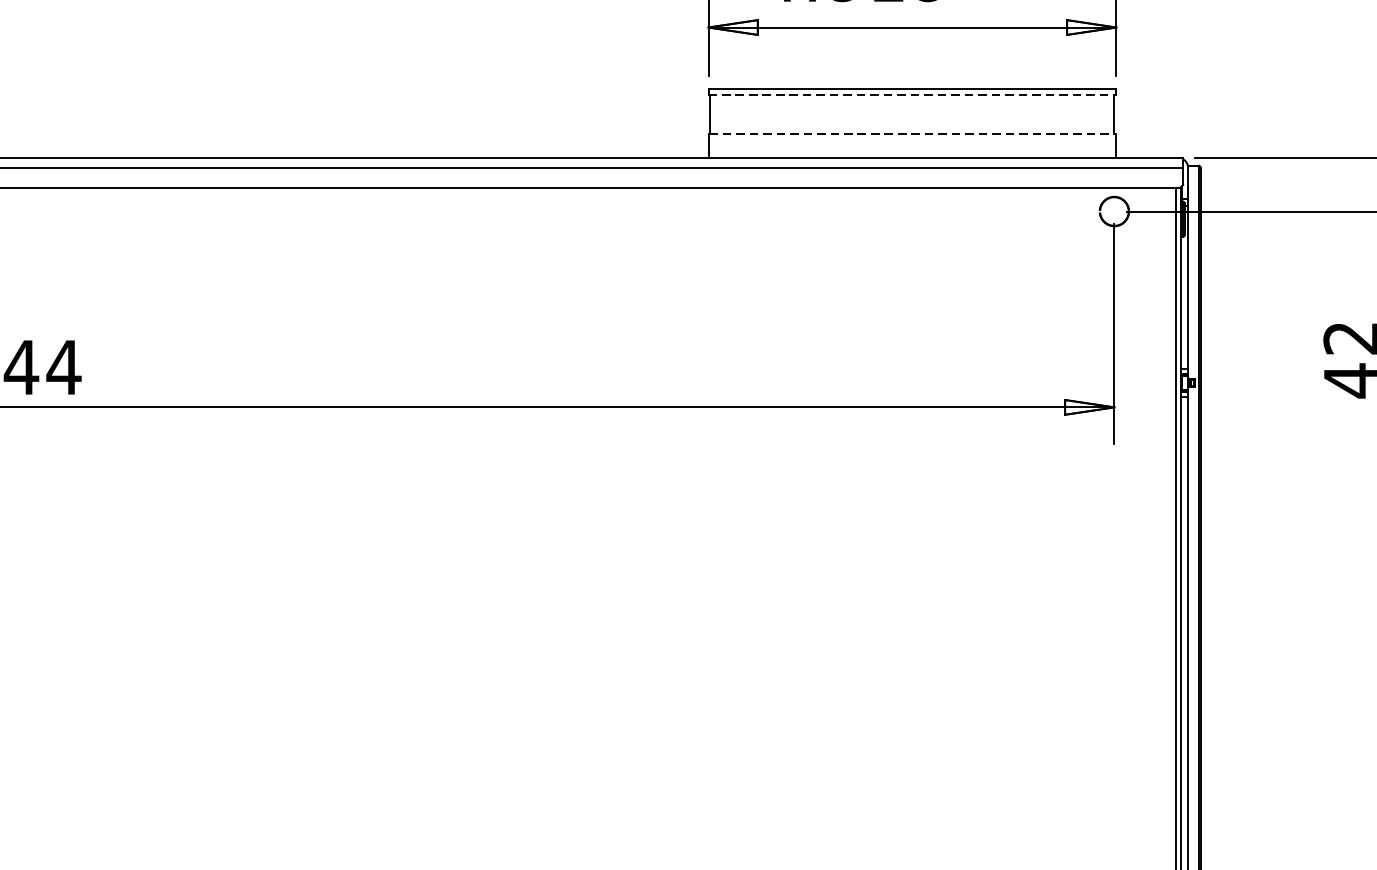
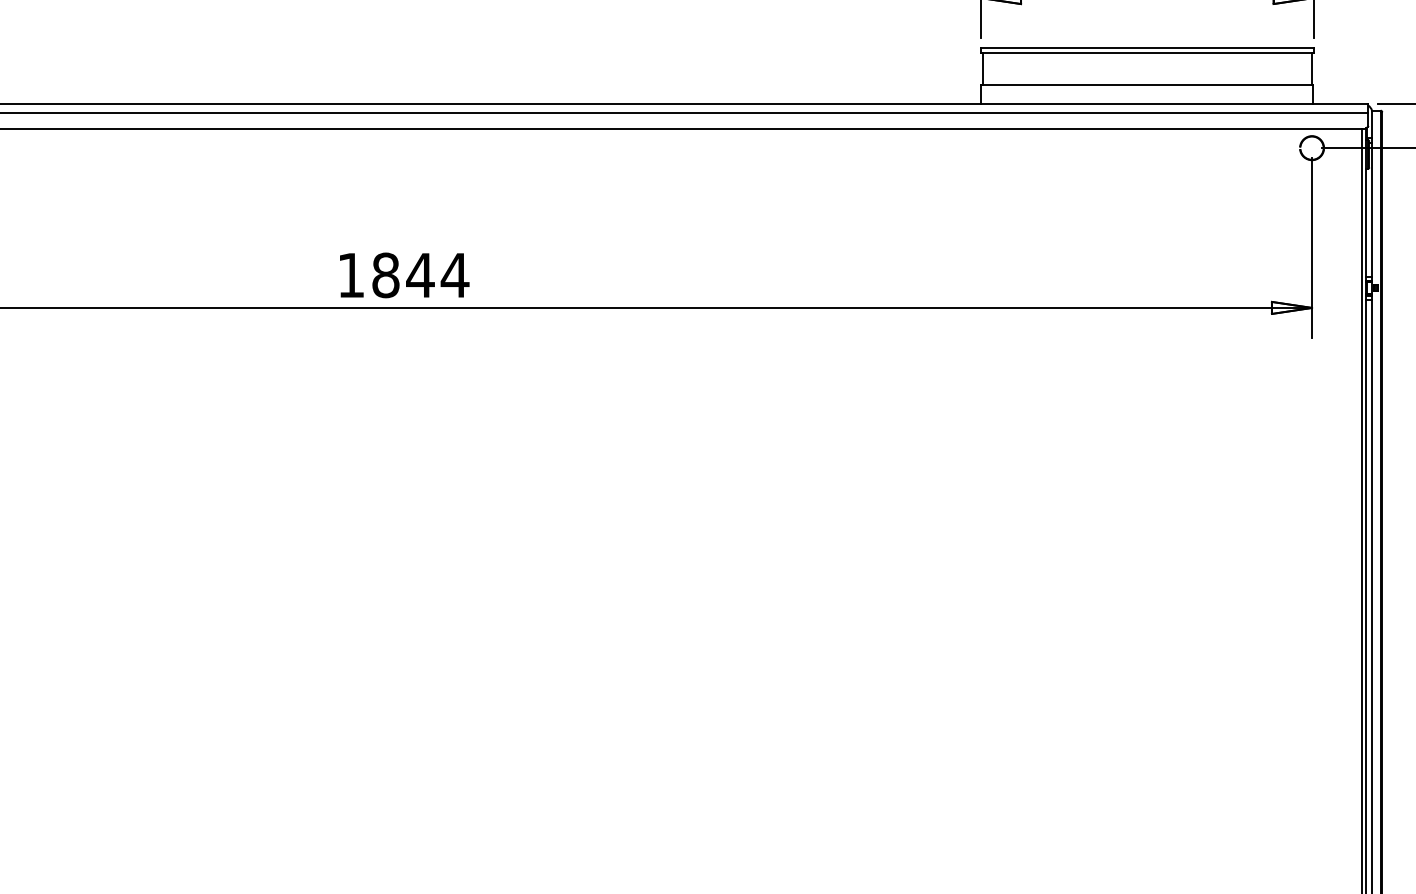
line: (912, 95) -> (1147, 53), dashed -> solid
line: (912, 133) -> (1147, 84), dashed -> solid

